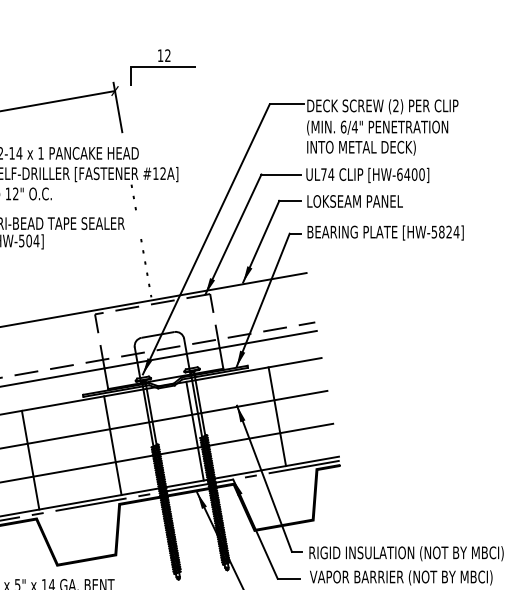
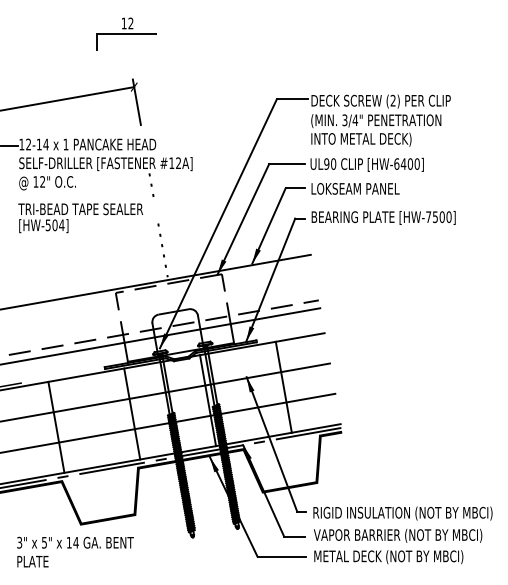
part: (163, 66) -> (126, 33), moved
text: (343, 127) -> (344, 120), 6/4" -> 3/4"
text: (327, 173) -> (330, 163), UL74 -> UL90
text: (445, 232) -> (438, 217), [HW-5824] -> [HW-7500]

